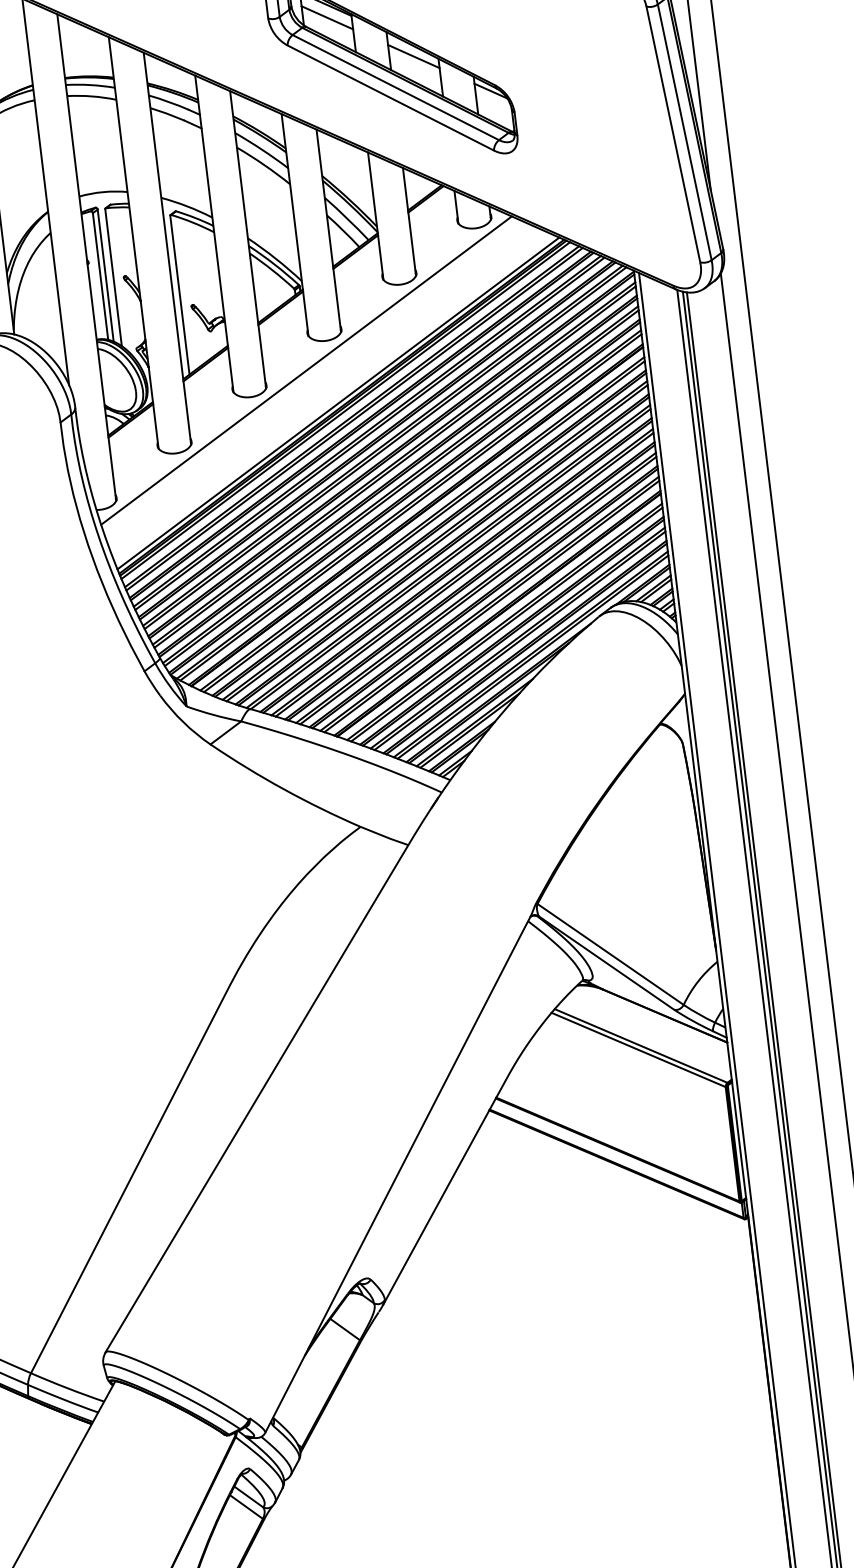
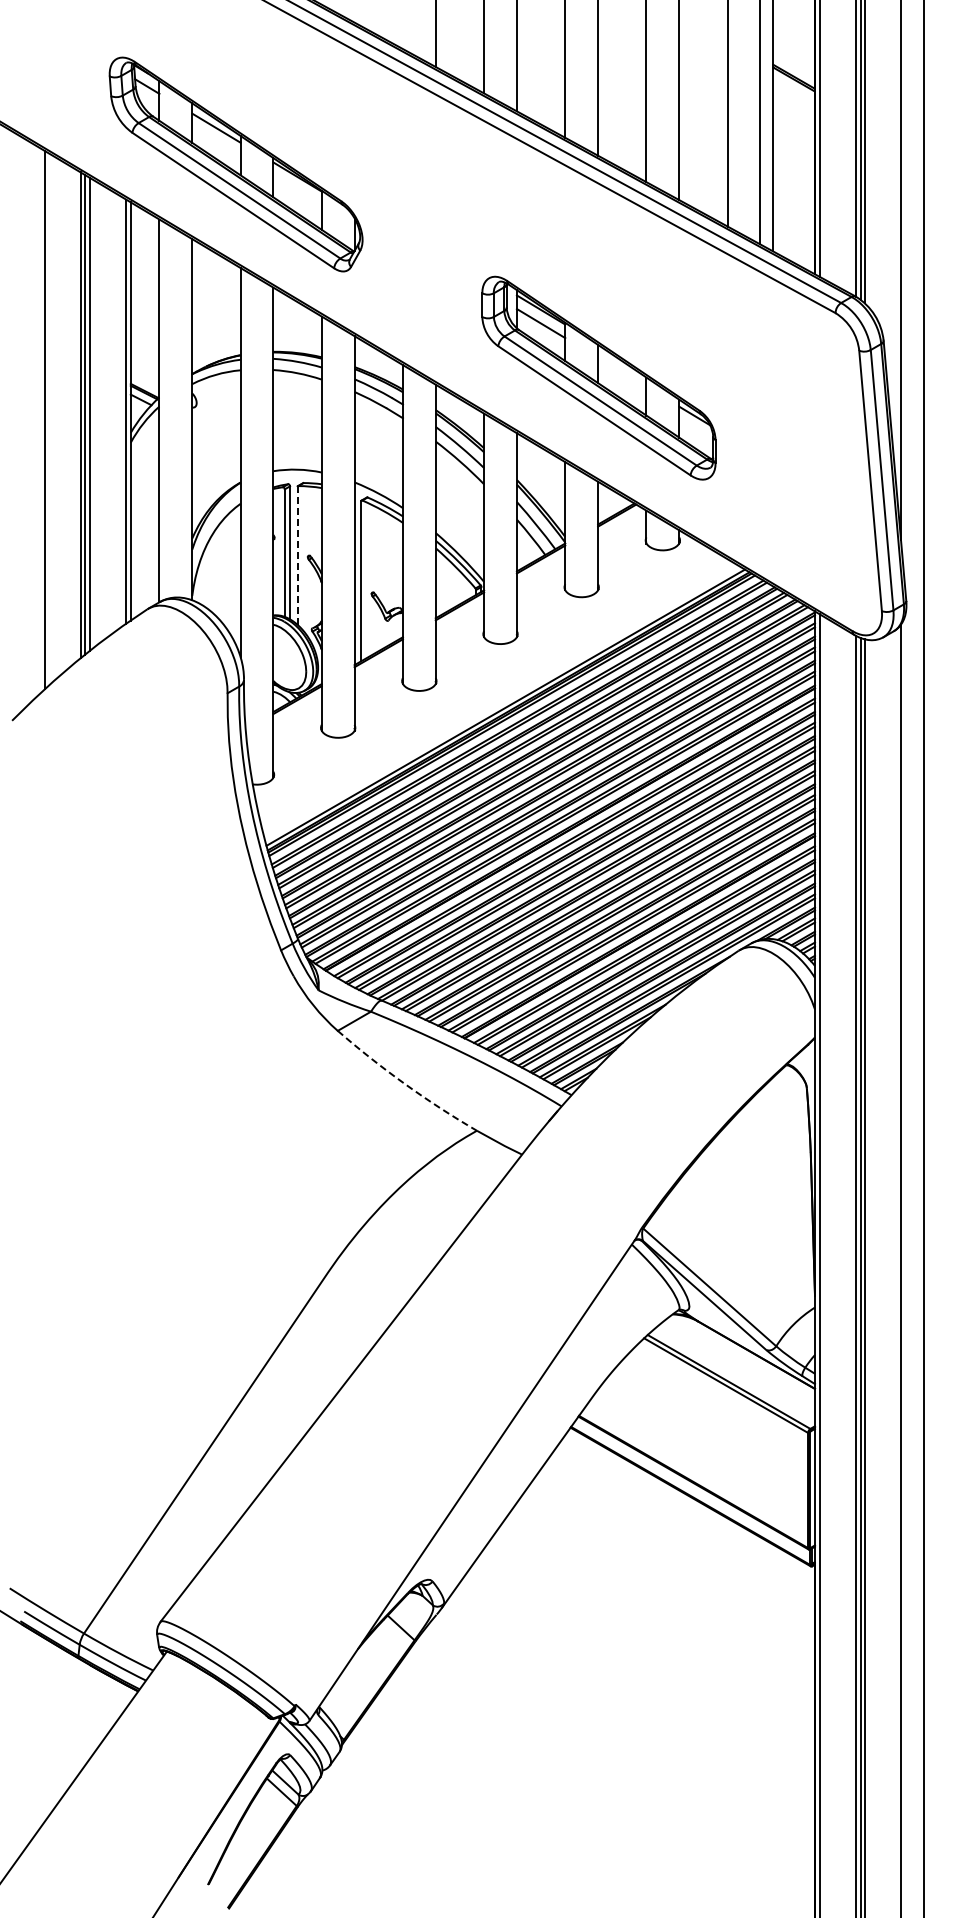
line: (413, 55) -> (622, 371), removed
line: (113, 277) -> (297, 555), solid -> dashed
line: (305, 369) -> (477, 670), removed
arc: (284, 789) -> (405, 1084), solid -> dashed

